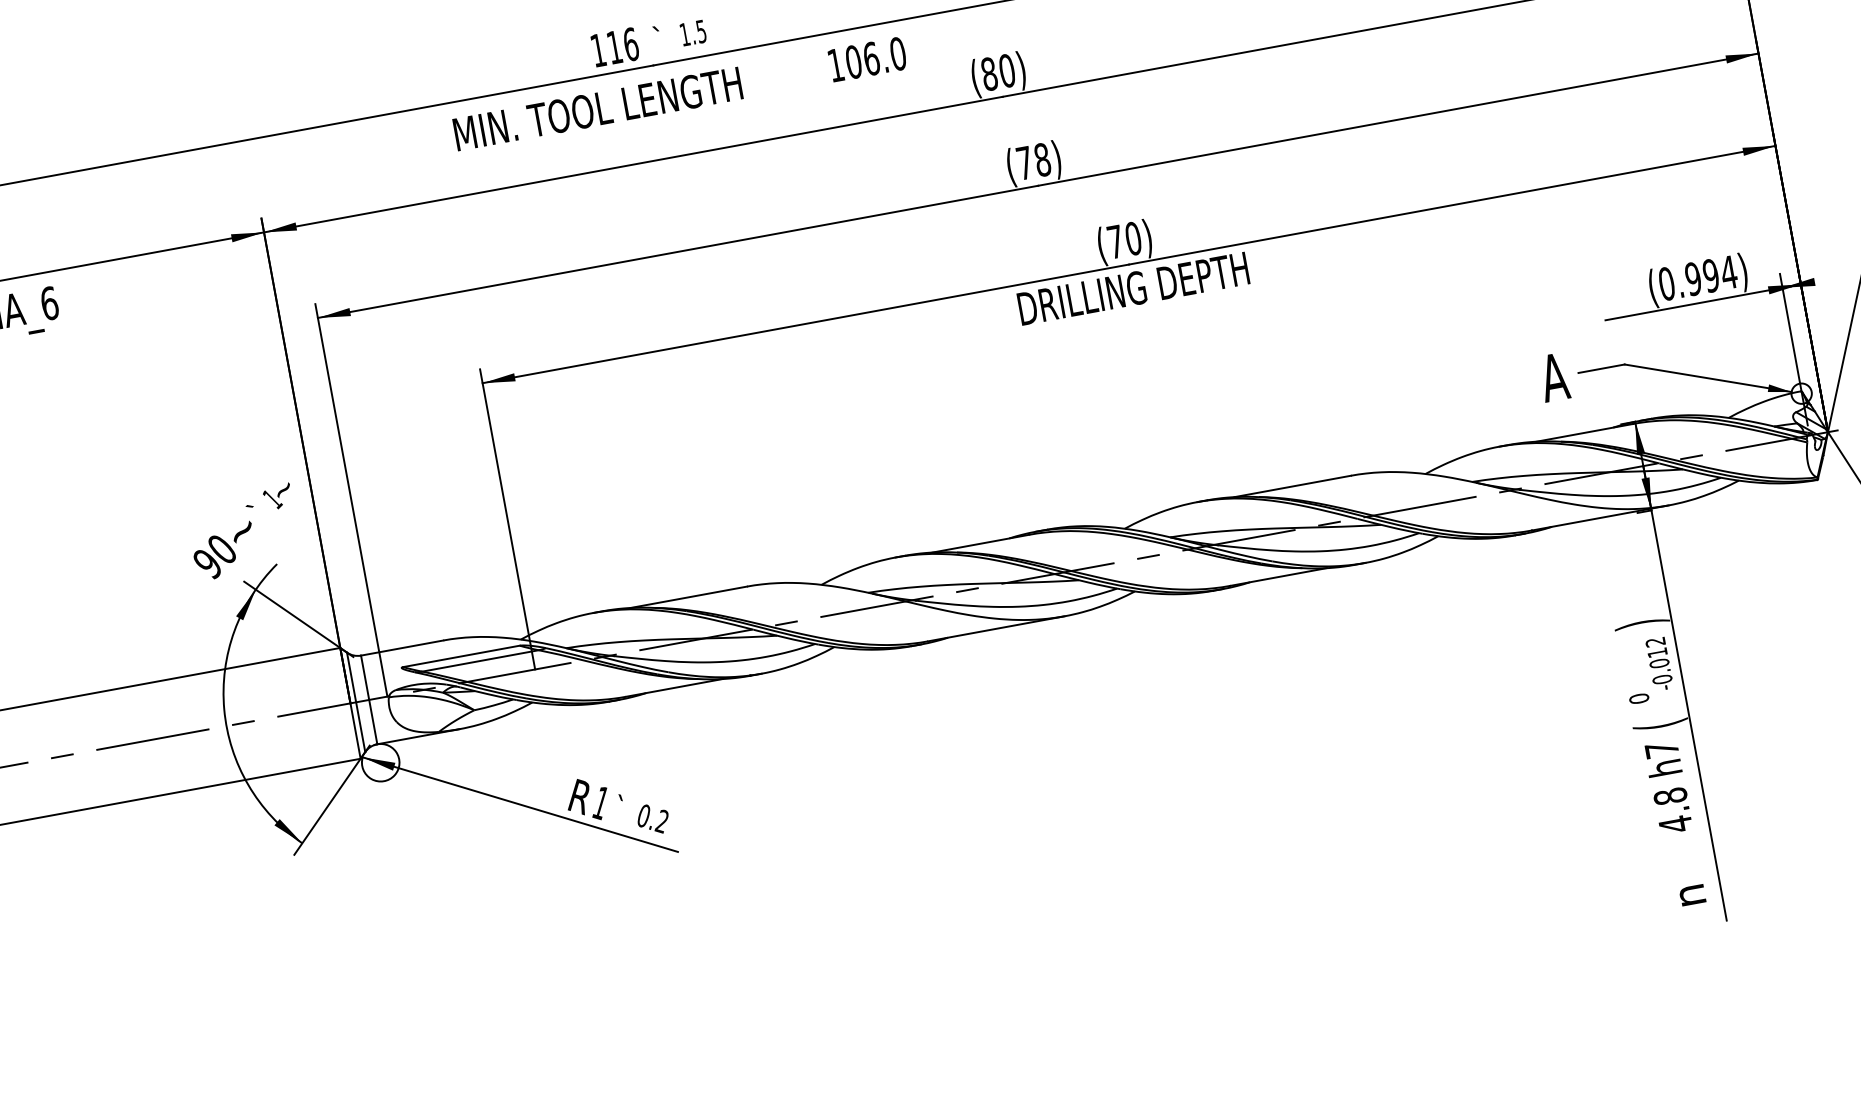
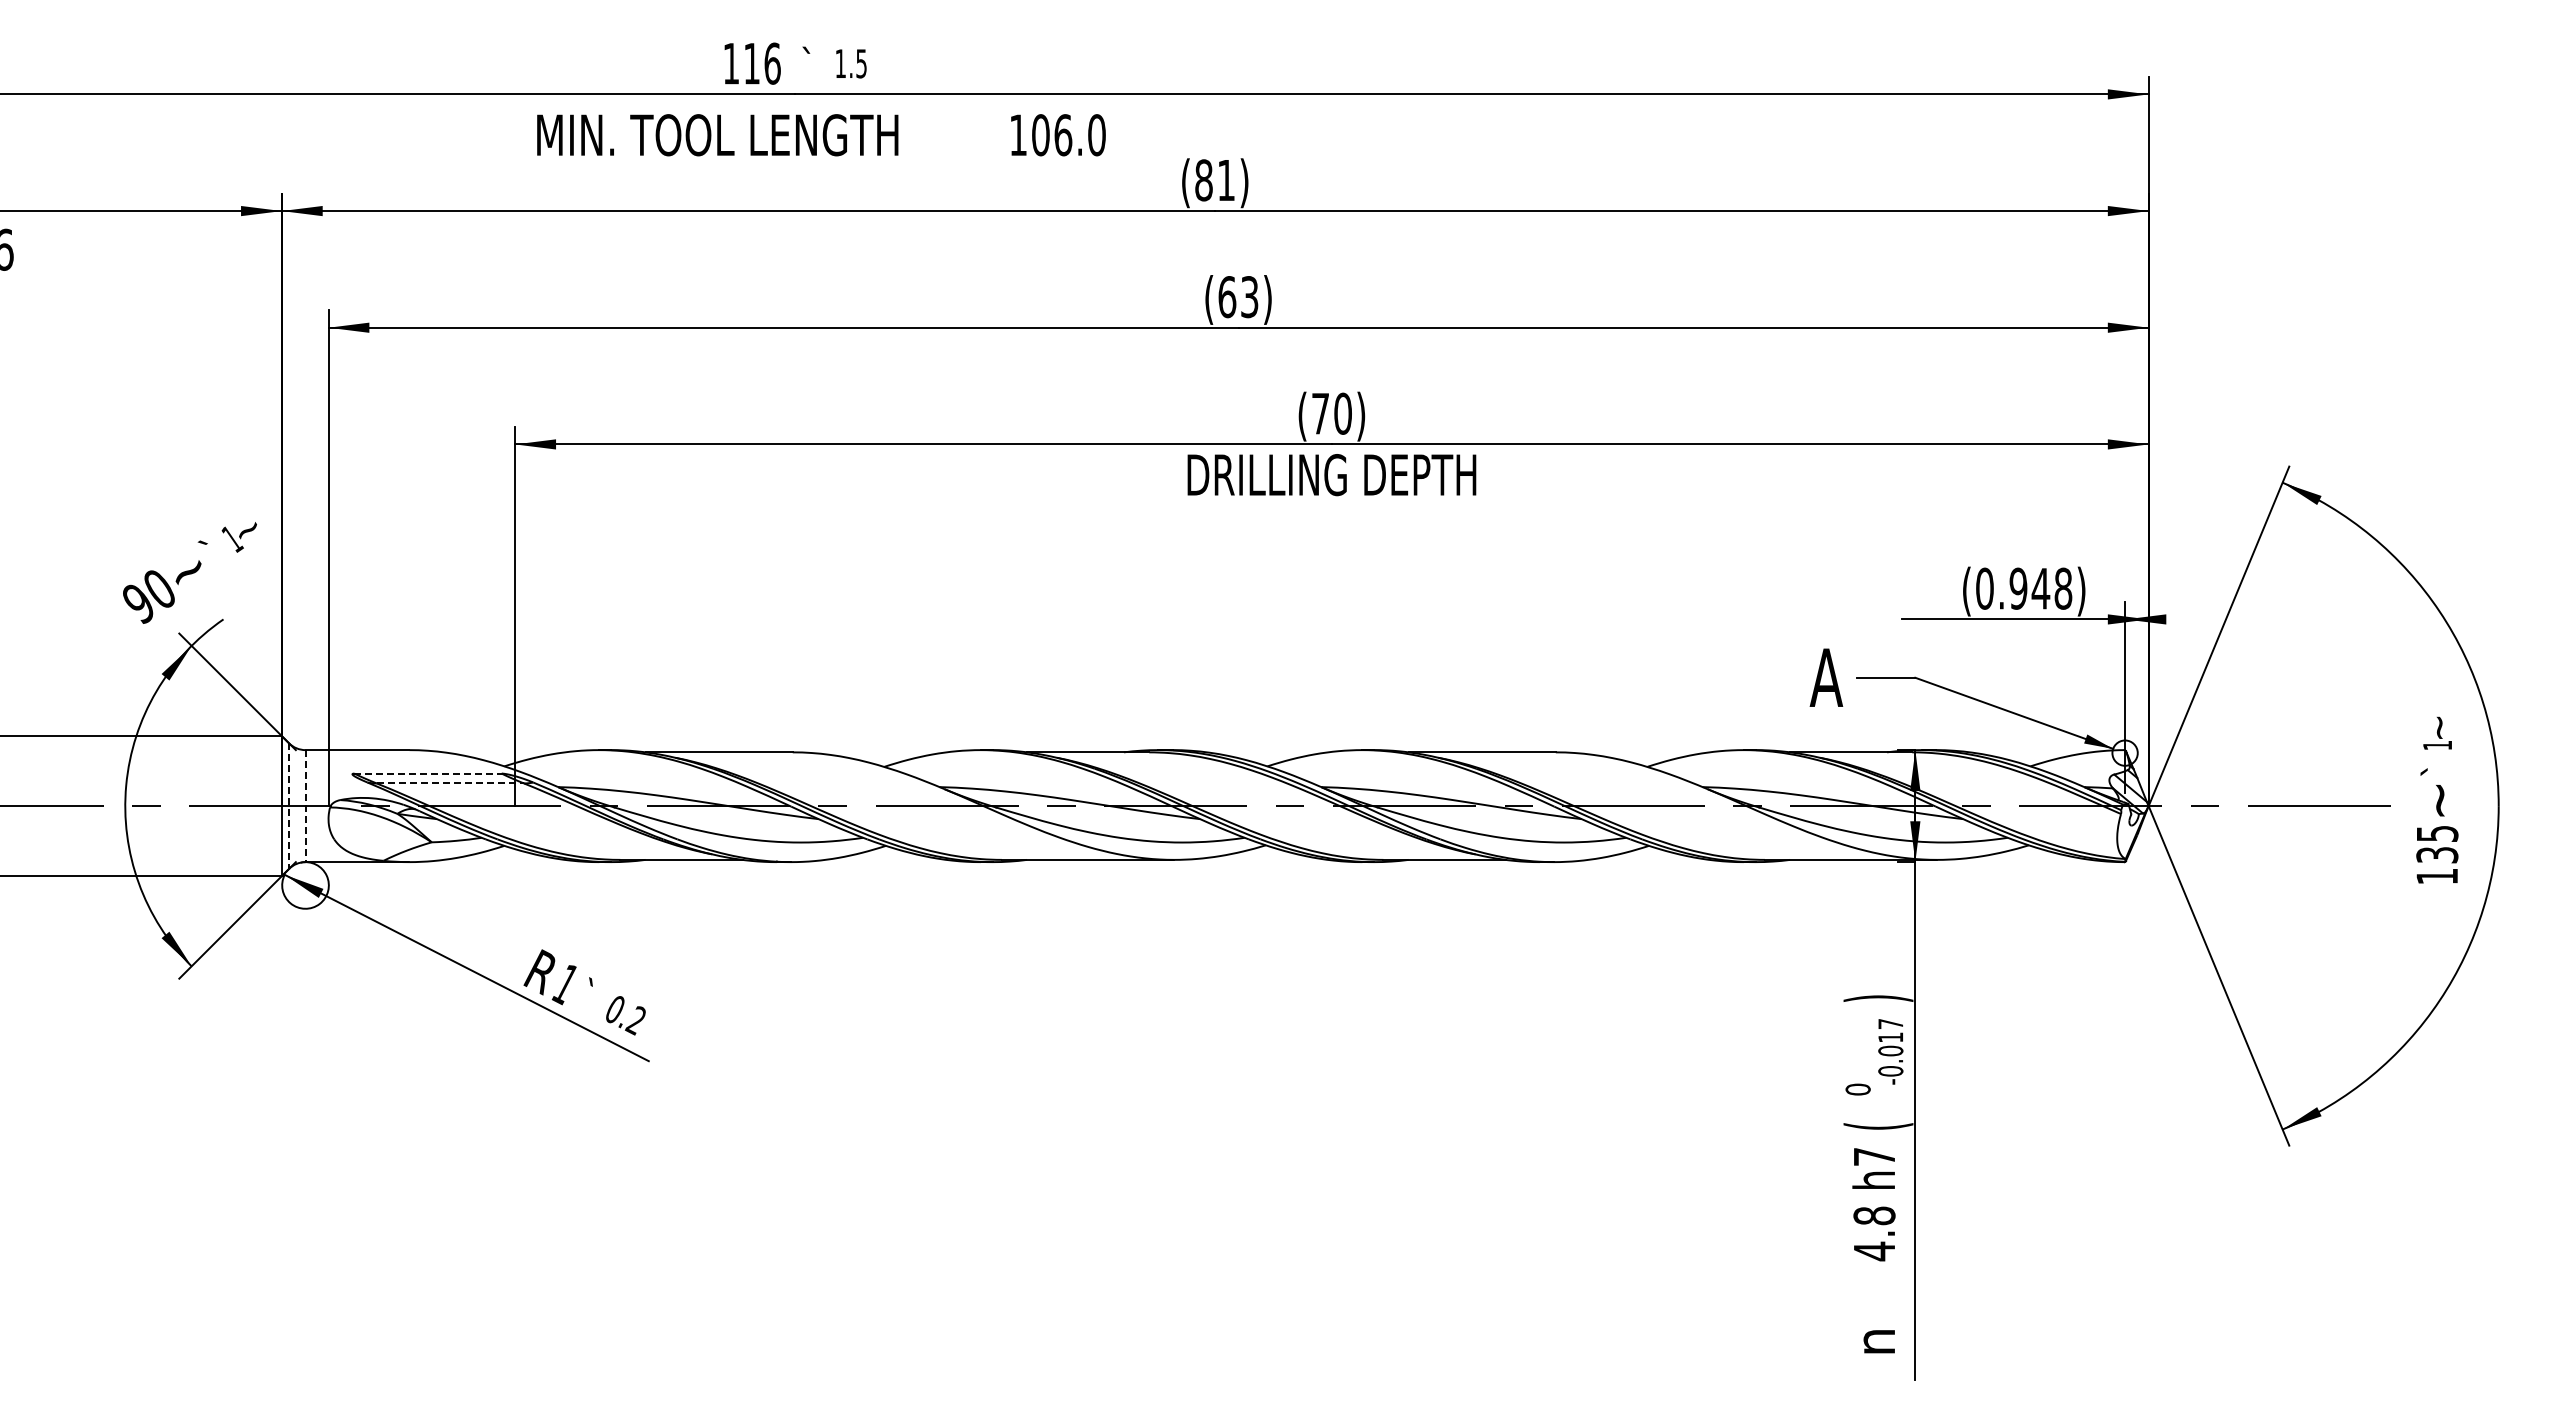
text: (1007, 70) -> (1226, 180), (80) -> (81)
text: (1033, 161) -> (1238, 297), (78) -> (63)
text: (1719, 274) -> (2051, 588), (0.994) -> (0.948)
text: (1655, 642) -> (1890, 1024), -0.012 -> -0.017
line: (461, 656) -> (428, 773), solid -> dashed
line: (480, 660) -> (450, 783), solid -> dashed
line: (369, 700) -> (305, 806), solid -> dashed
line: (356, 702) -> (289, 806), solid -> dashed

